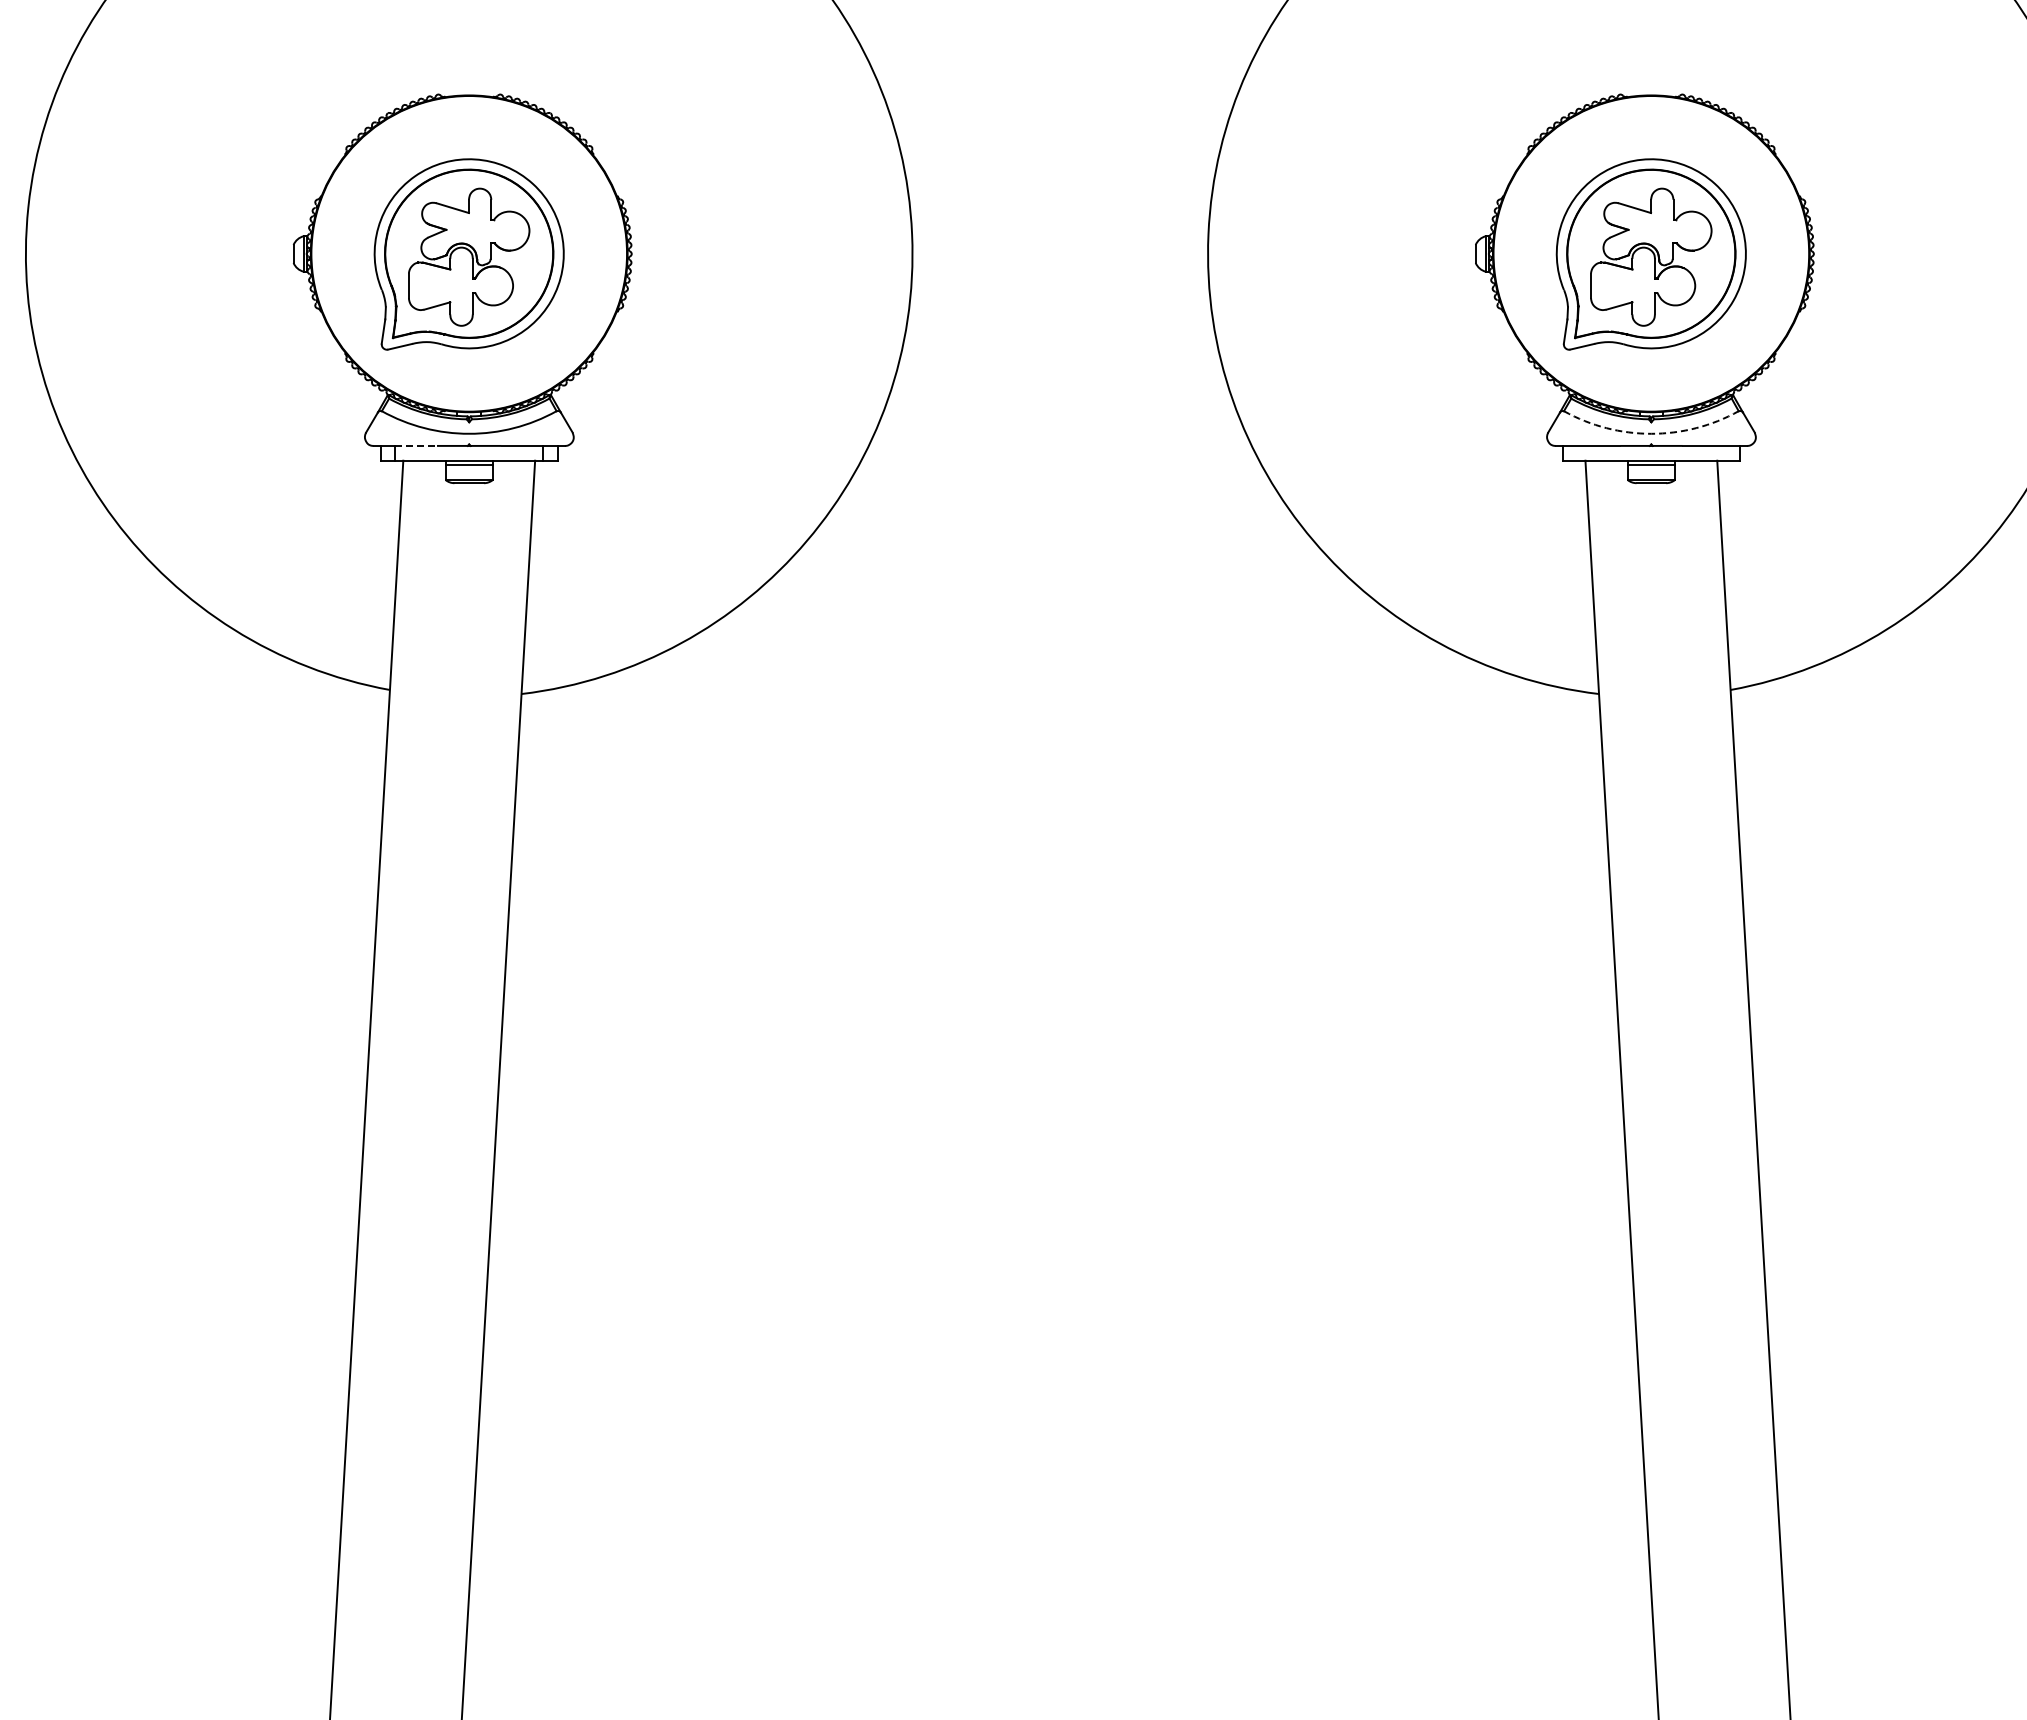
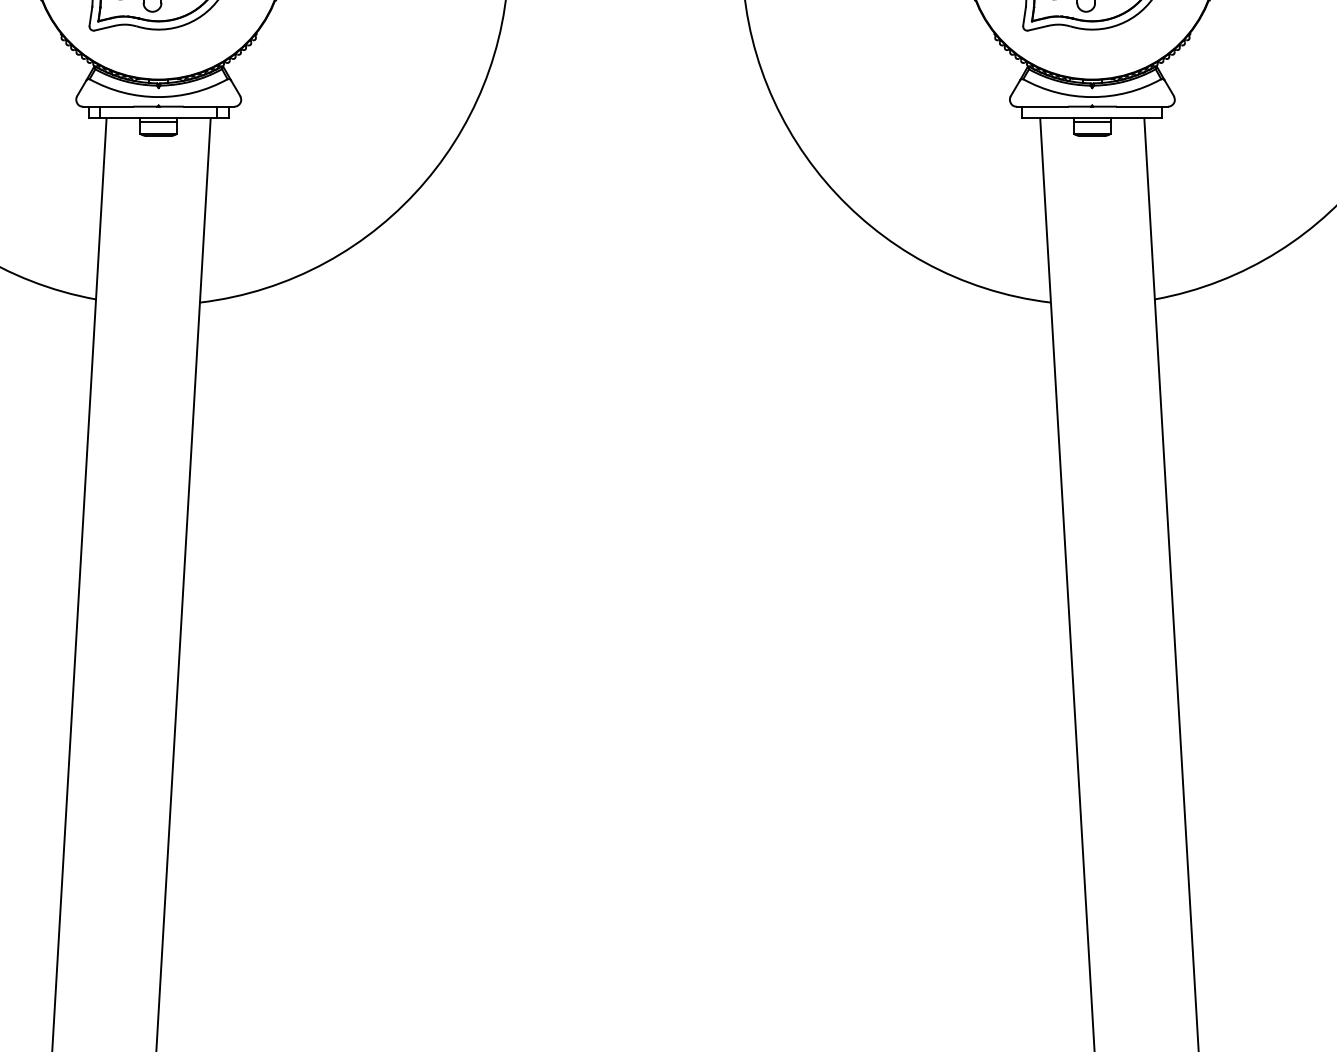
arc: (1651, 433) -> (1092, 96), dashed -> solid
line: (416, 445) -> (116, 106), dashed -> solid

